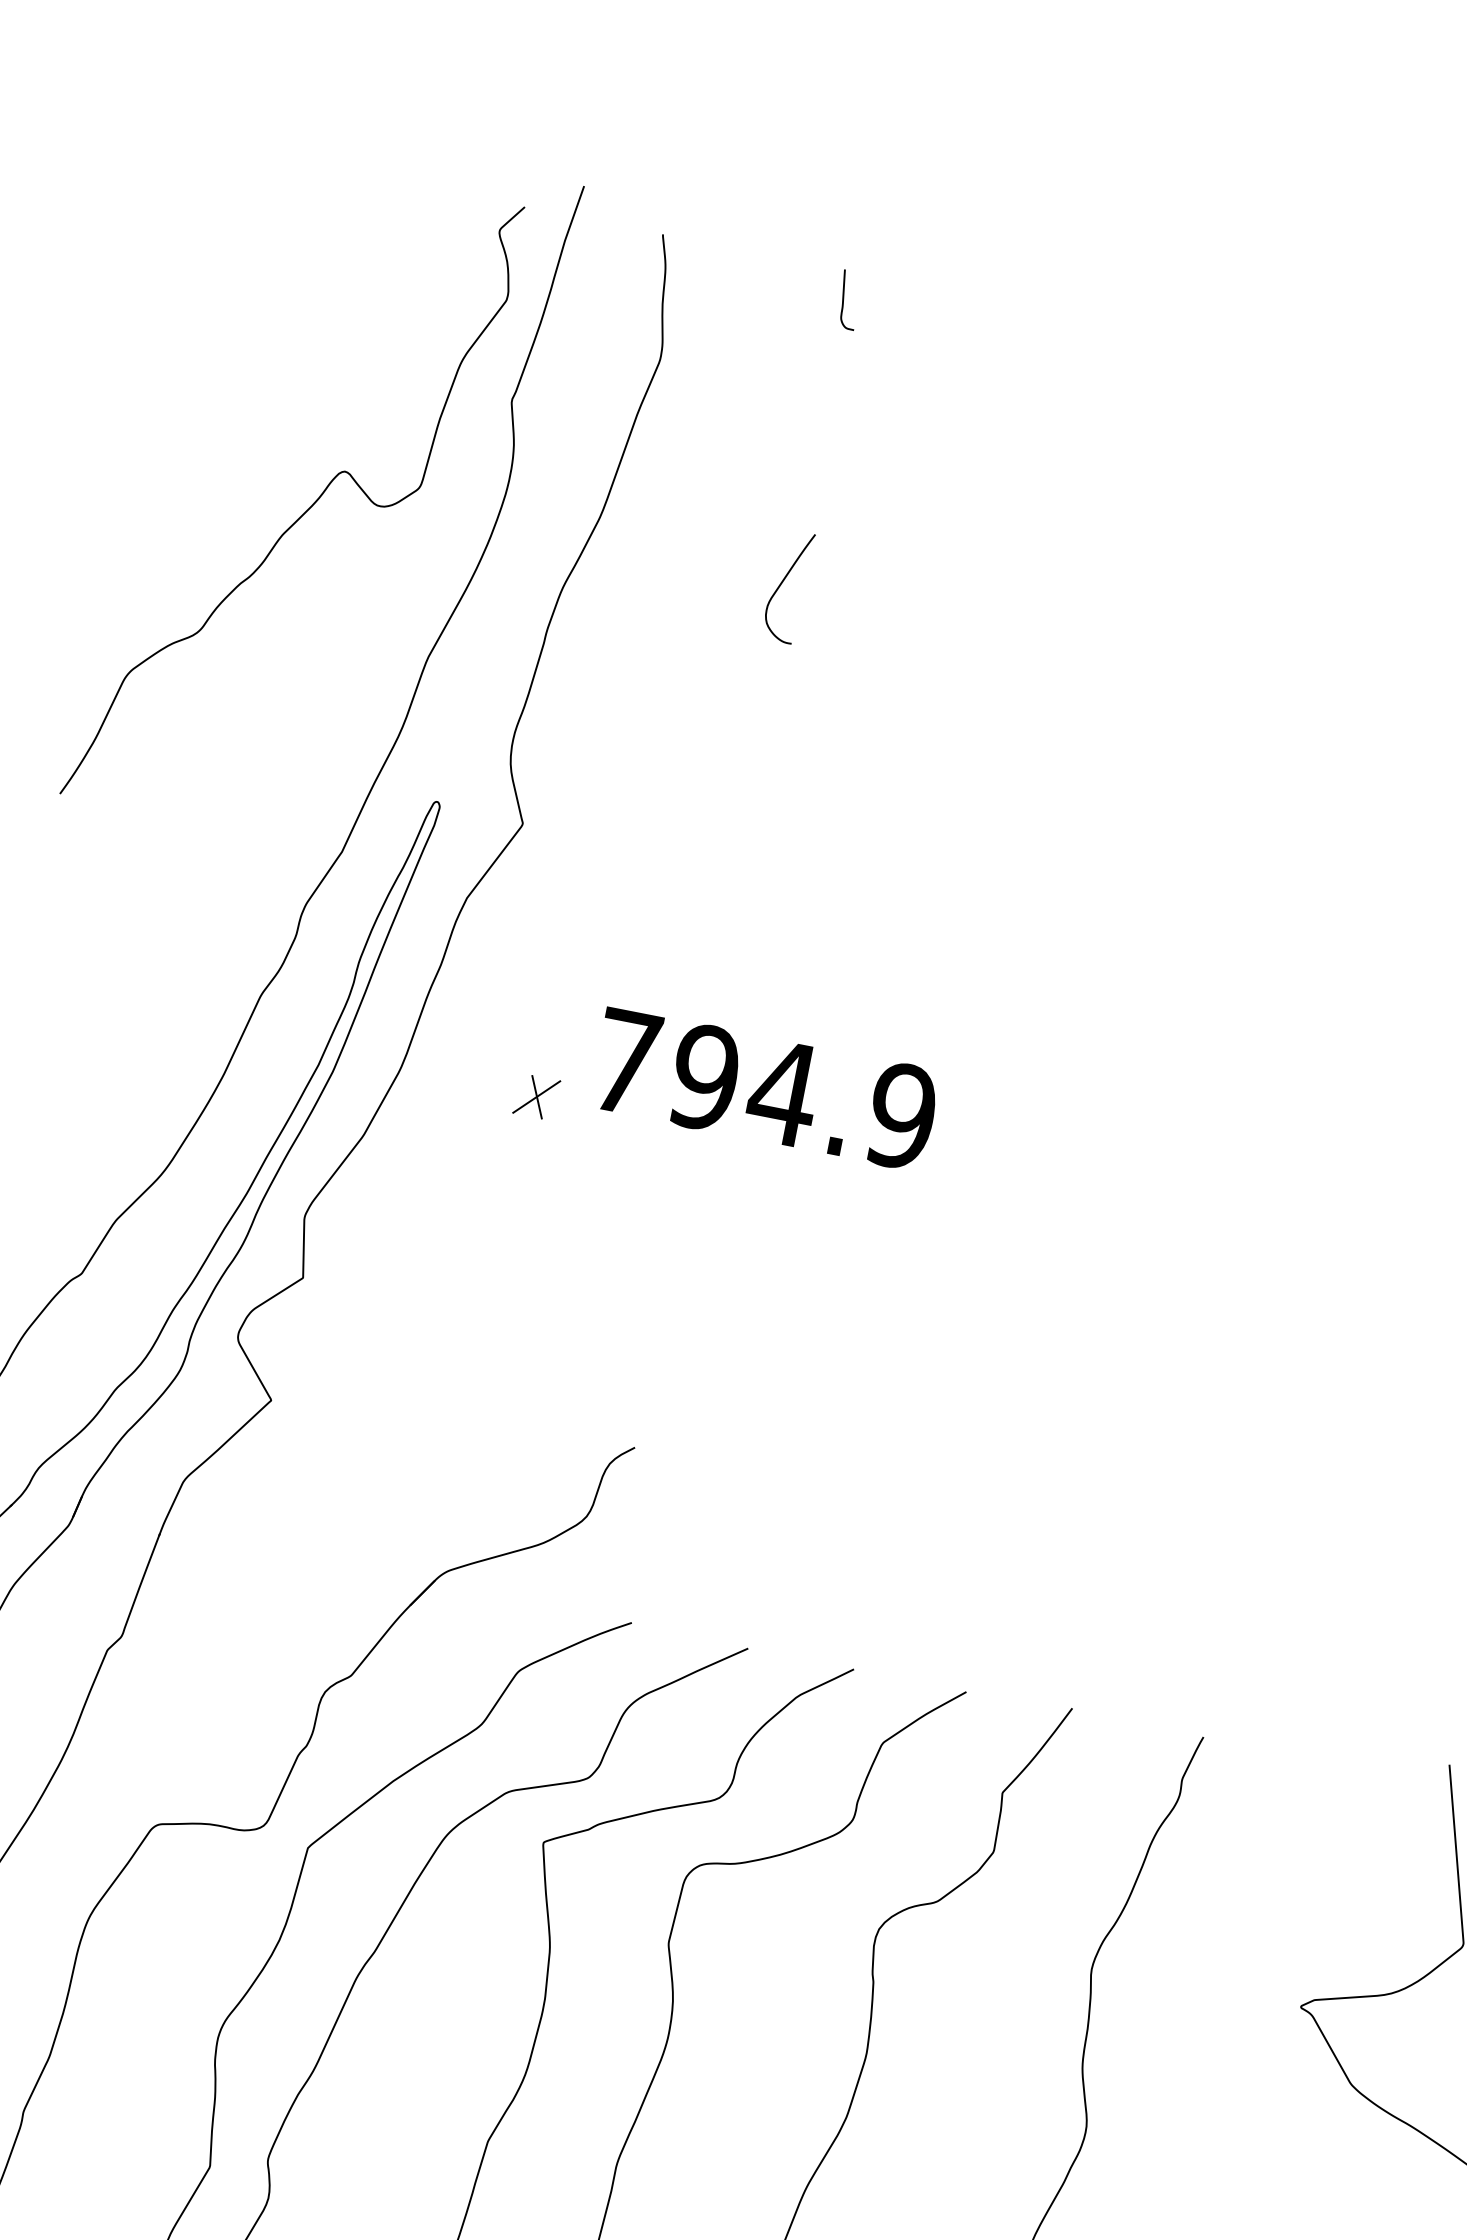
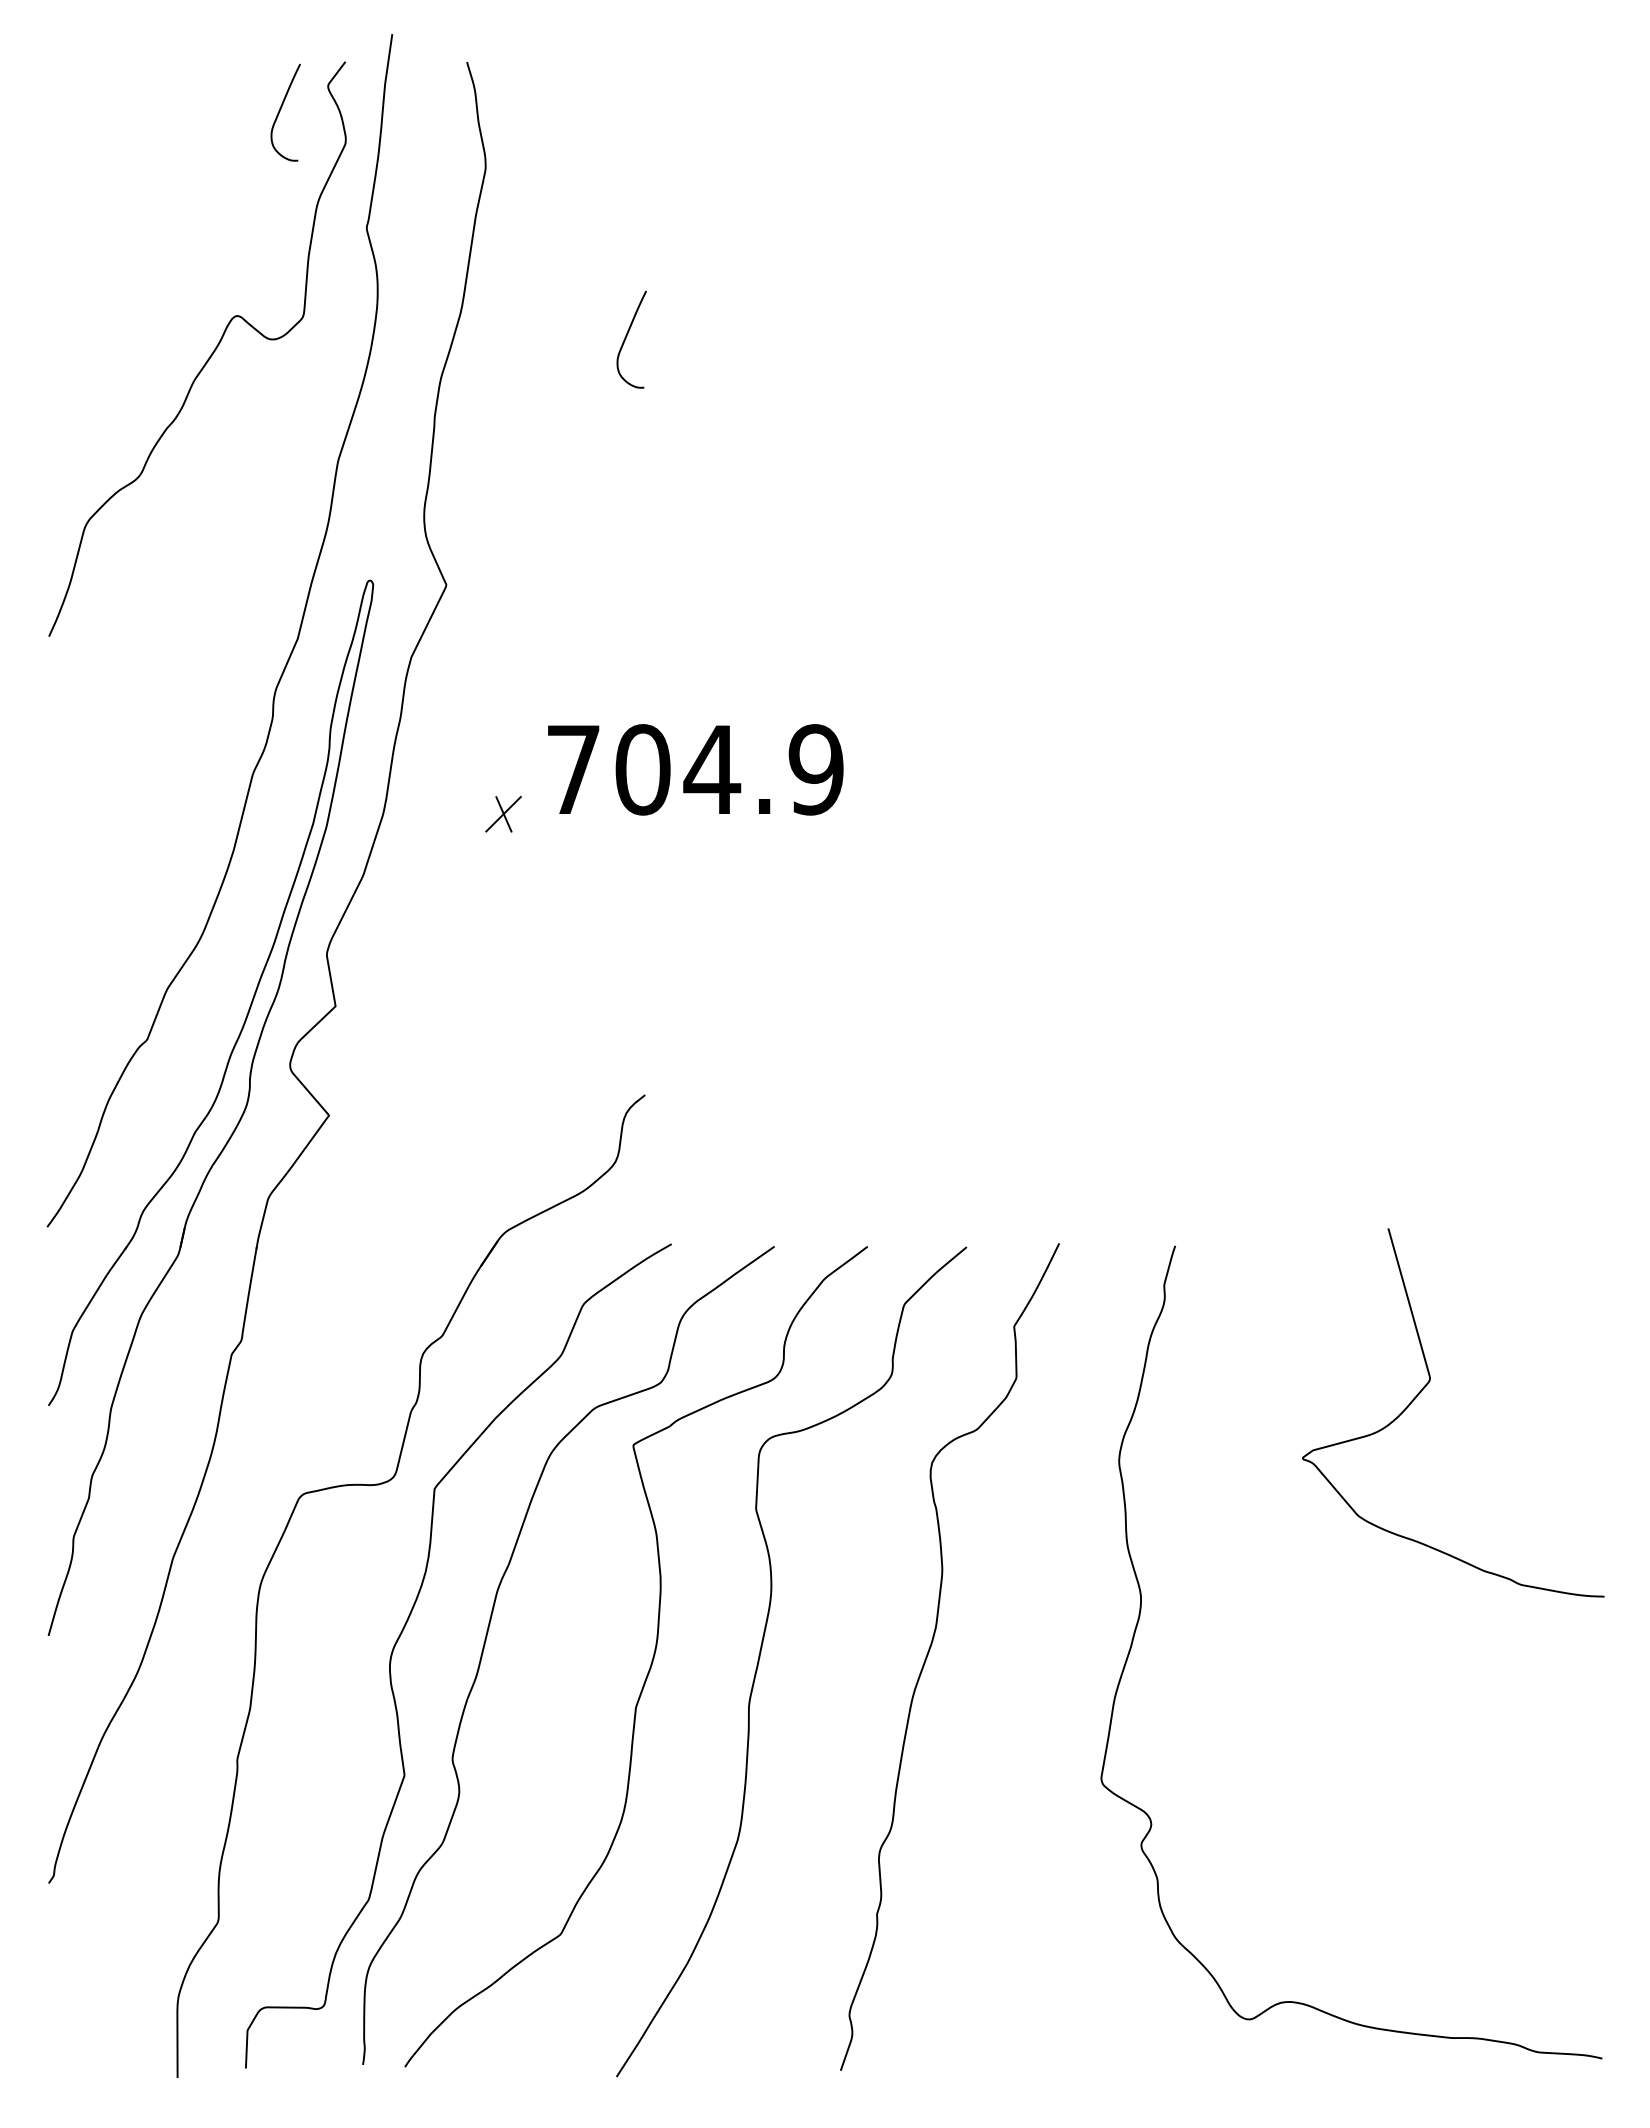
curve: (441, 246) -> (281, 109), added
curve: (844, 298) -> (631, 86), removed
text: (704, 1077) -> (642, 769), 794.9 -> 704.9

